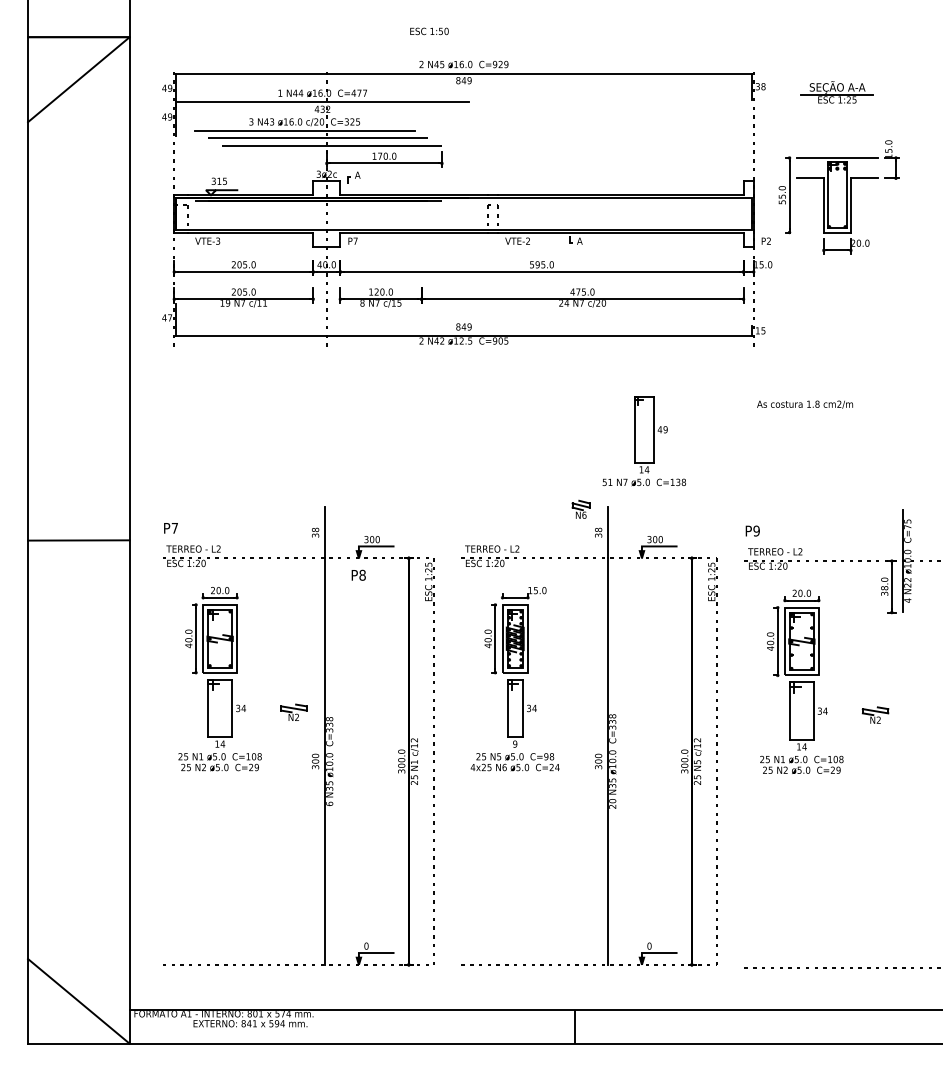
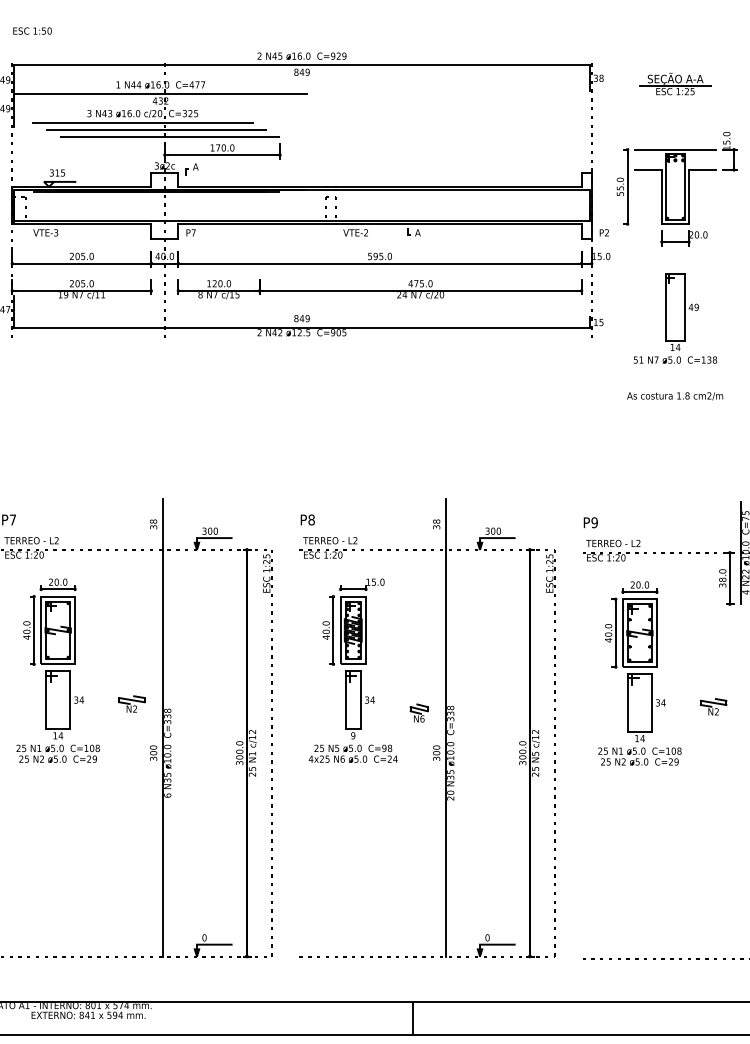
text: (429, 31) -> (32, 31), moved
text: (804, 404) -> (674, 396), moved
part: (643, 441) -> (674, 319), moved
part: (580, 508) -> (418, 712), moved
text: (358, 574) -> (307, 519), moved

